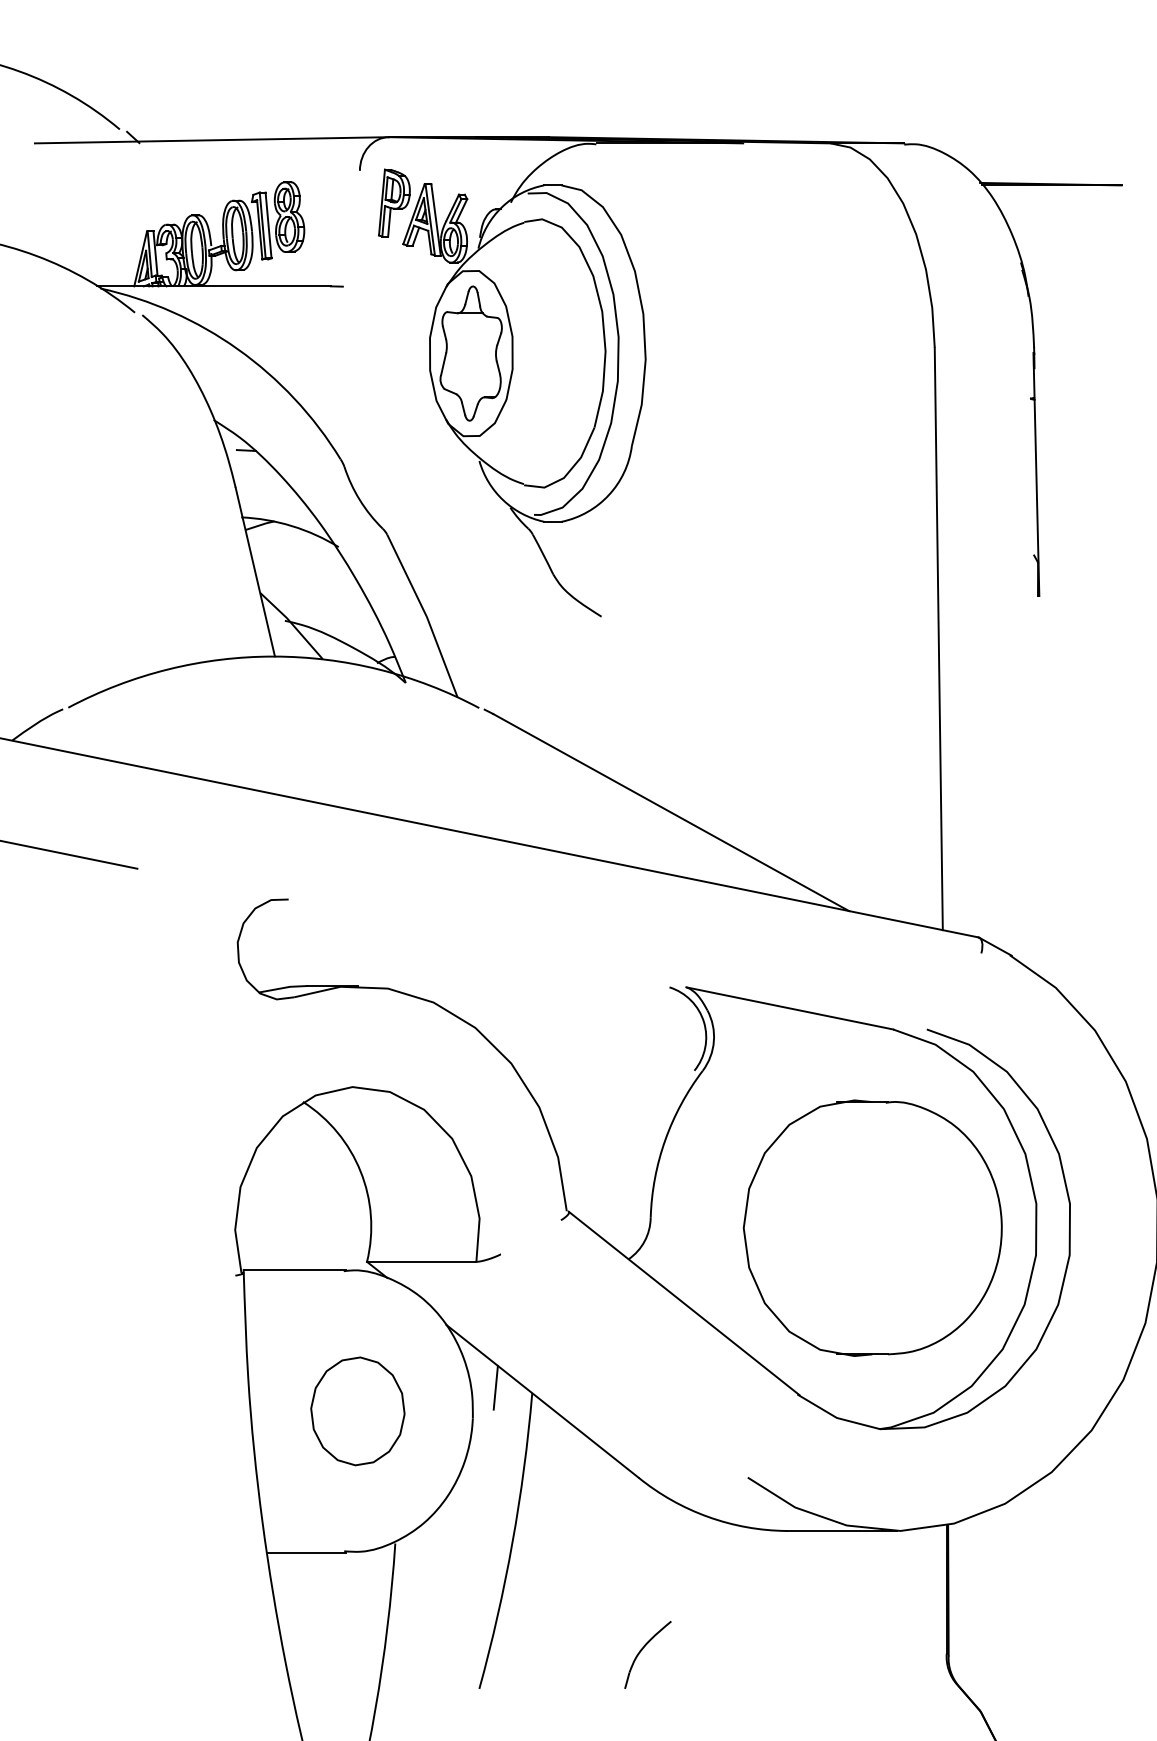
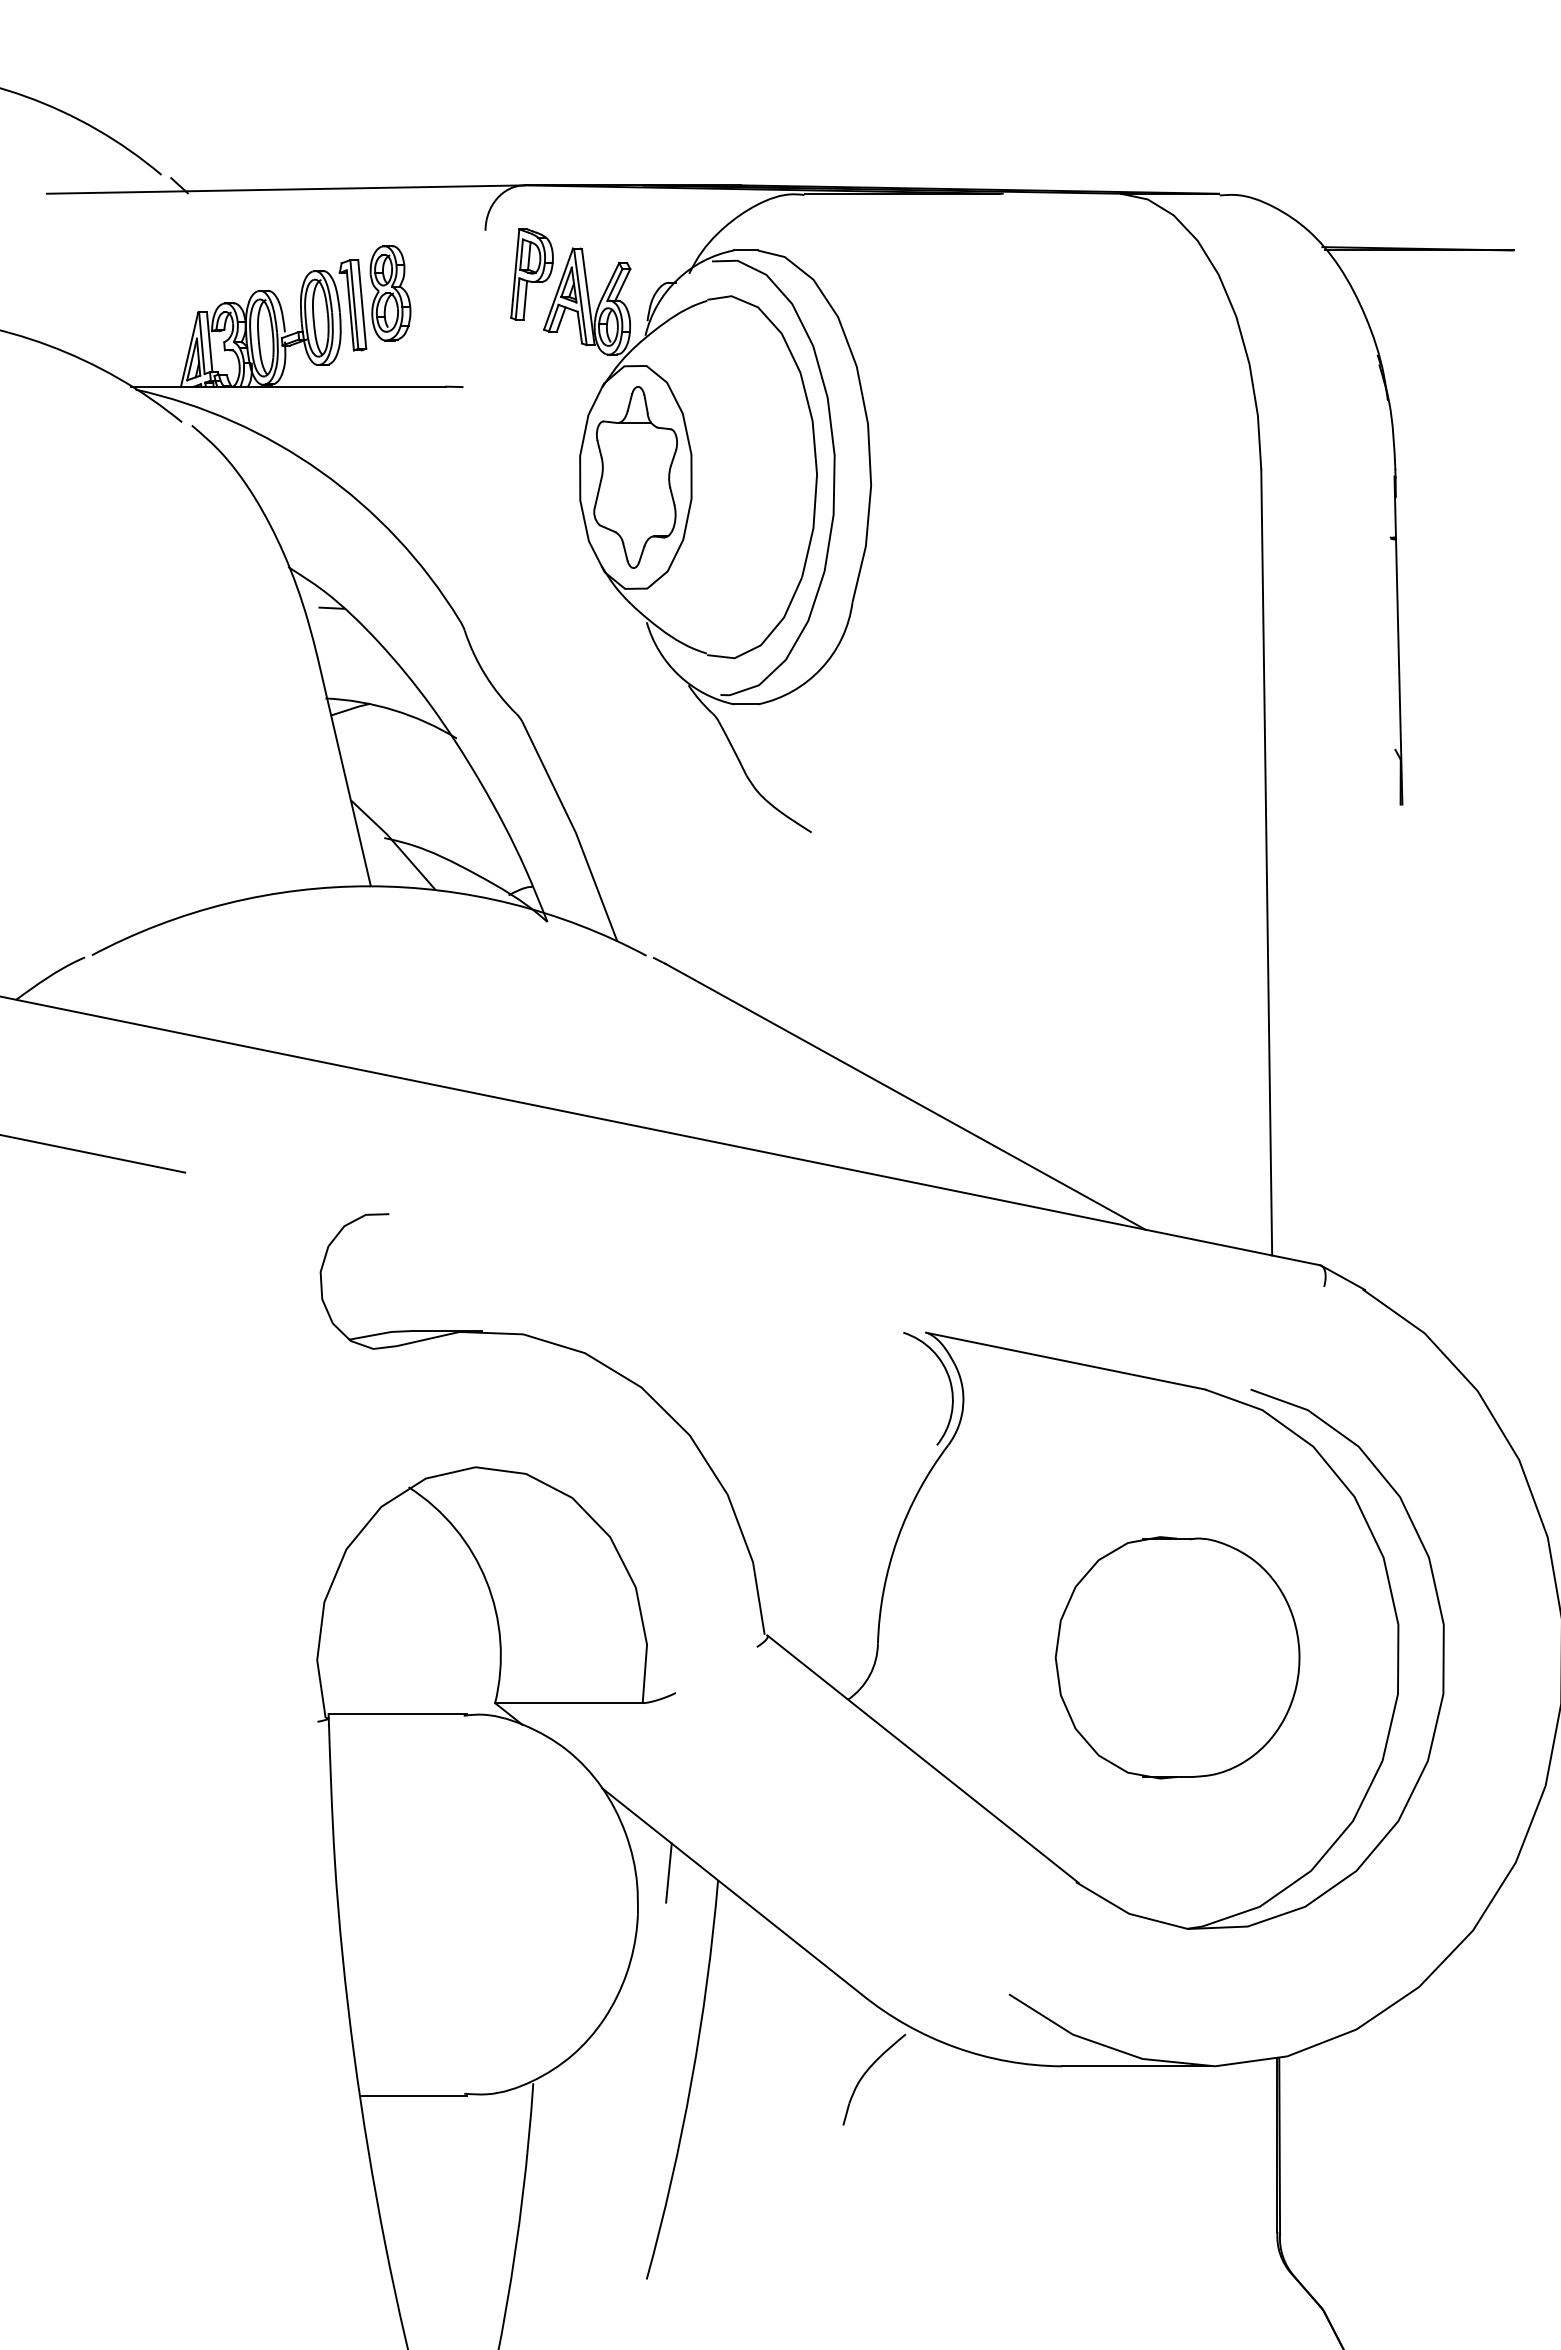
part: (872, 1228) -> (1177, 1657), size x0.7
part: (357, 1411) -> (482, 1904), removed
part: (642, 1650) -> (866, 2073), moved

